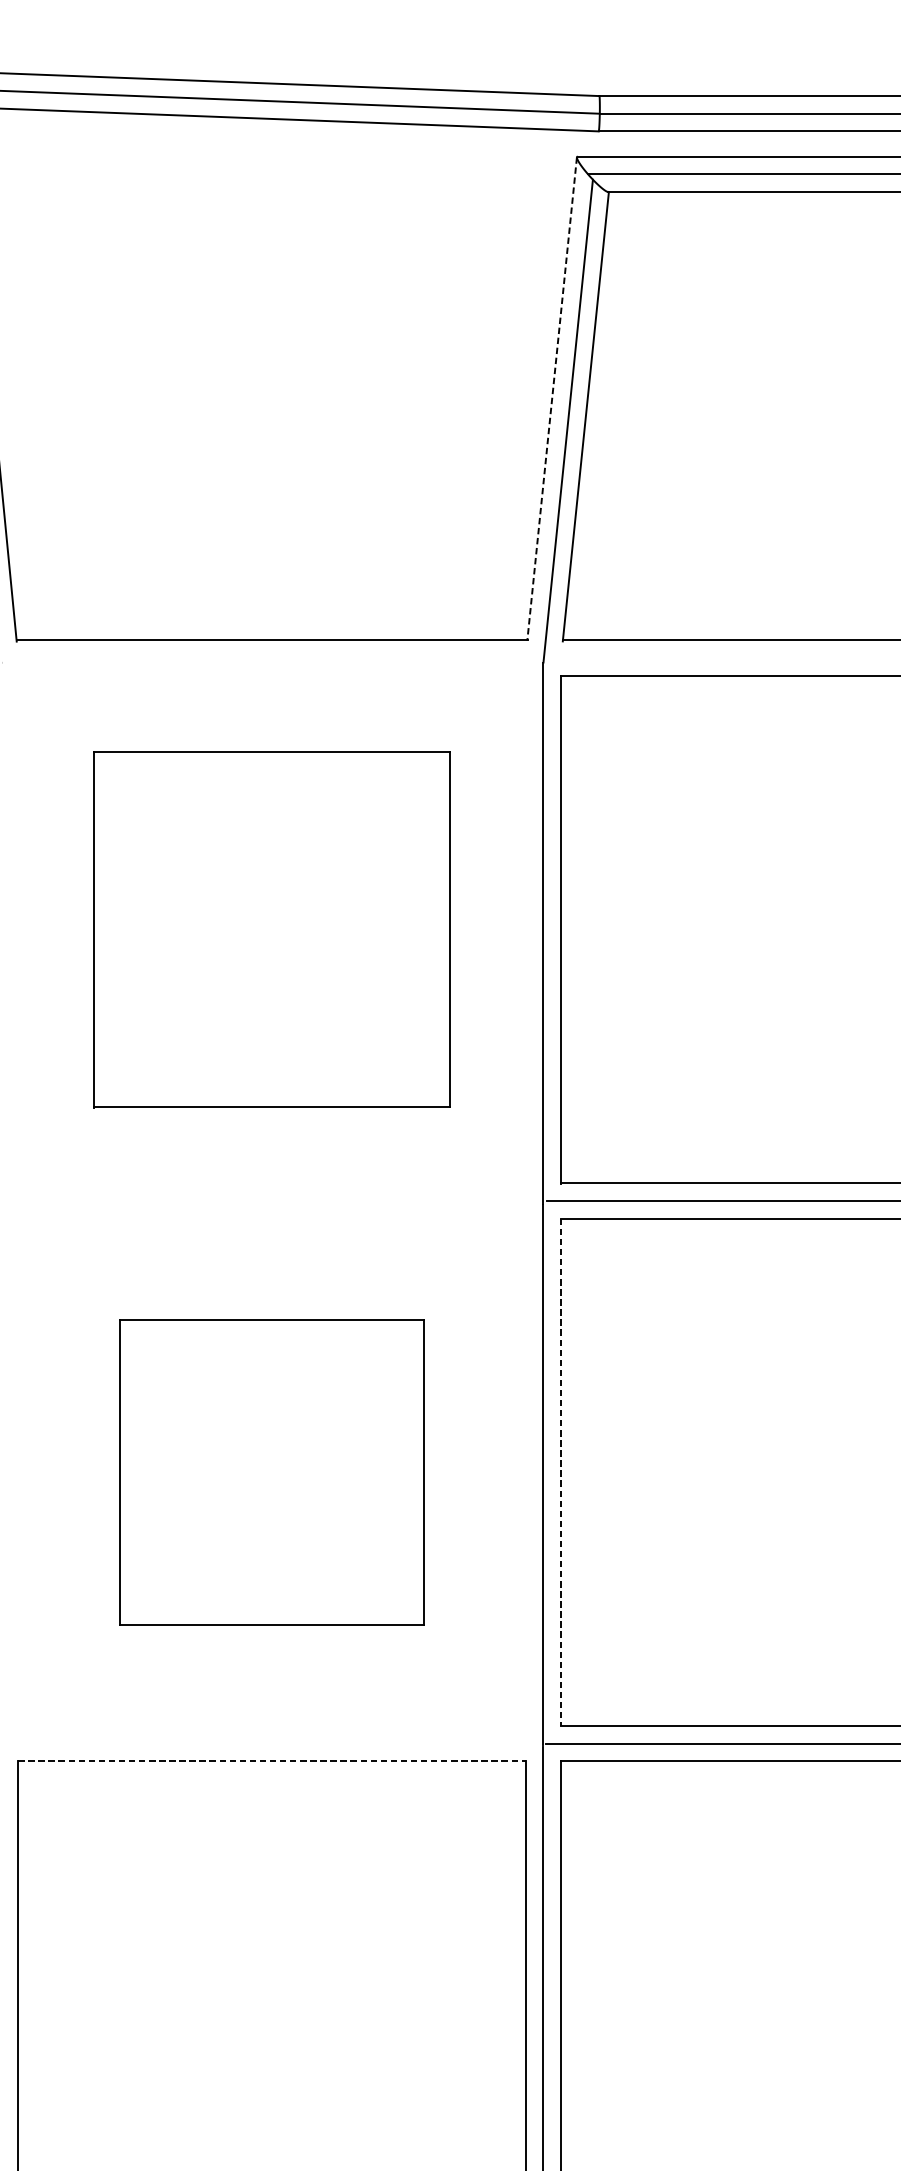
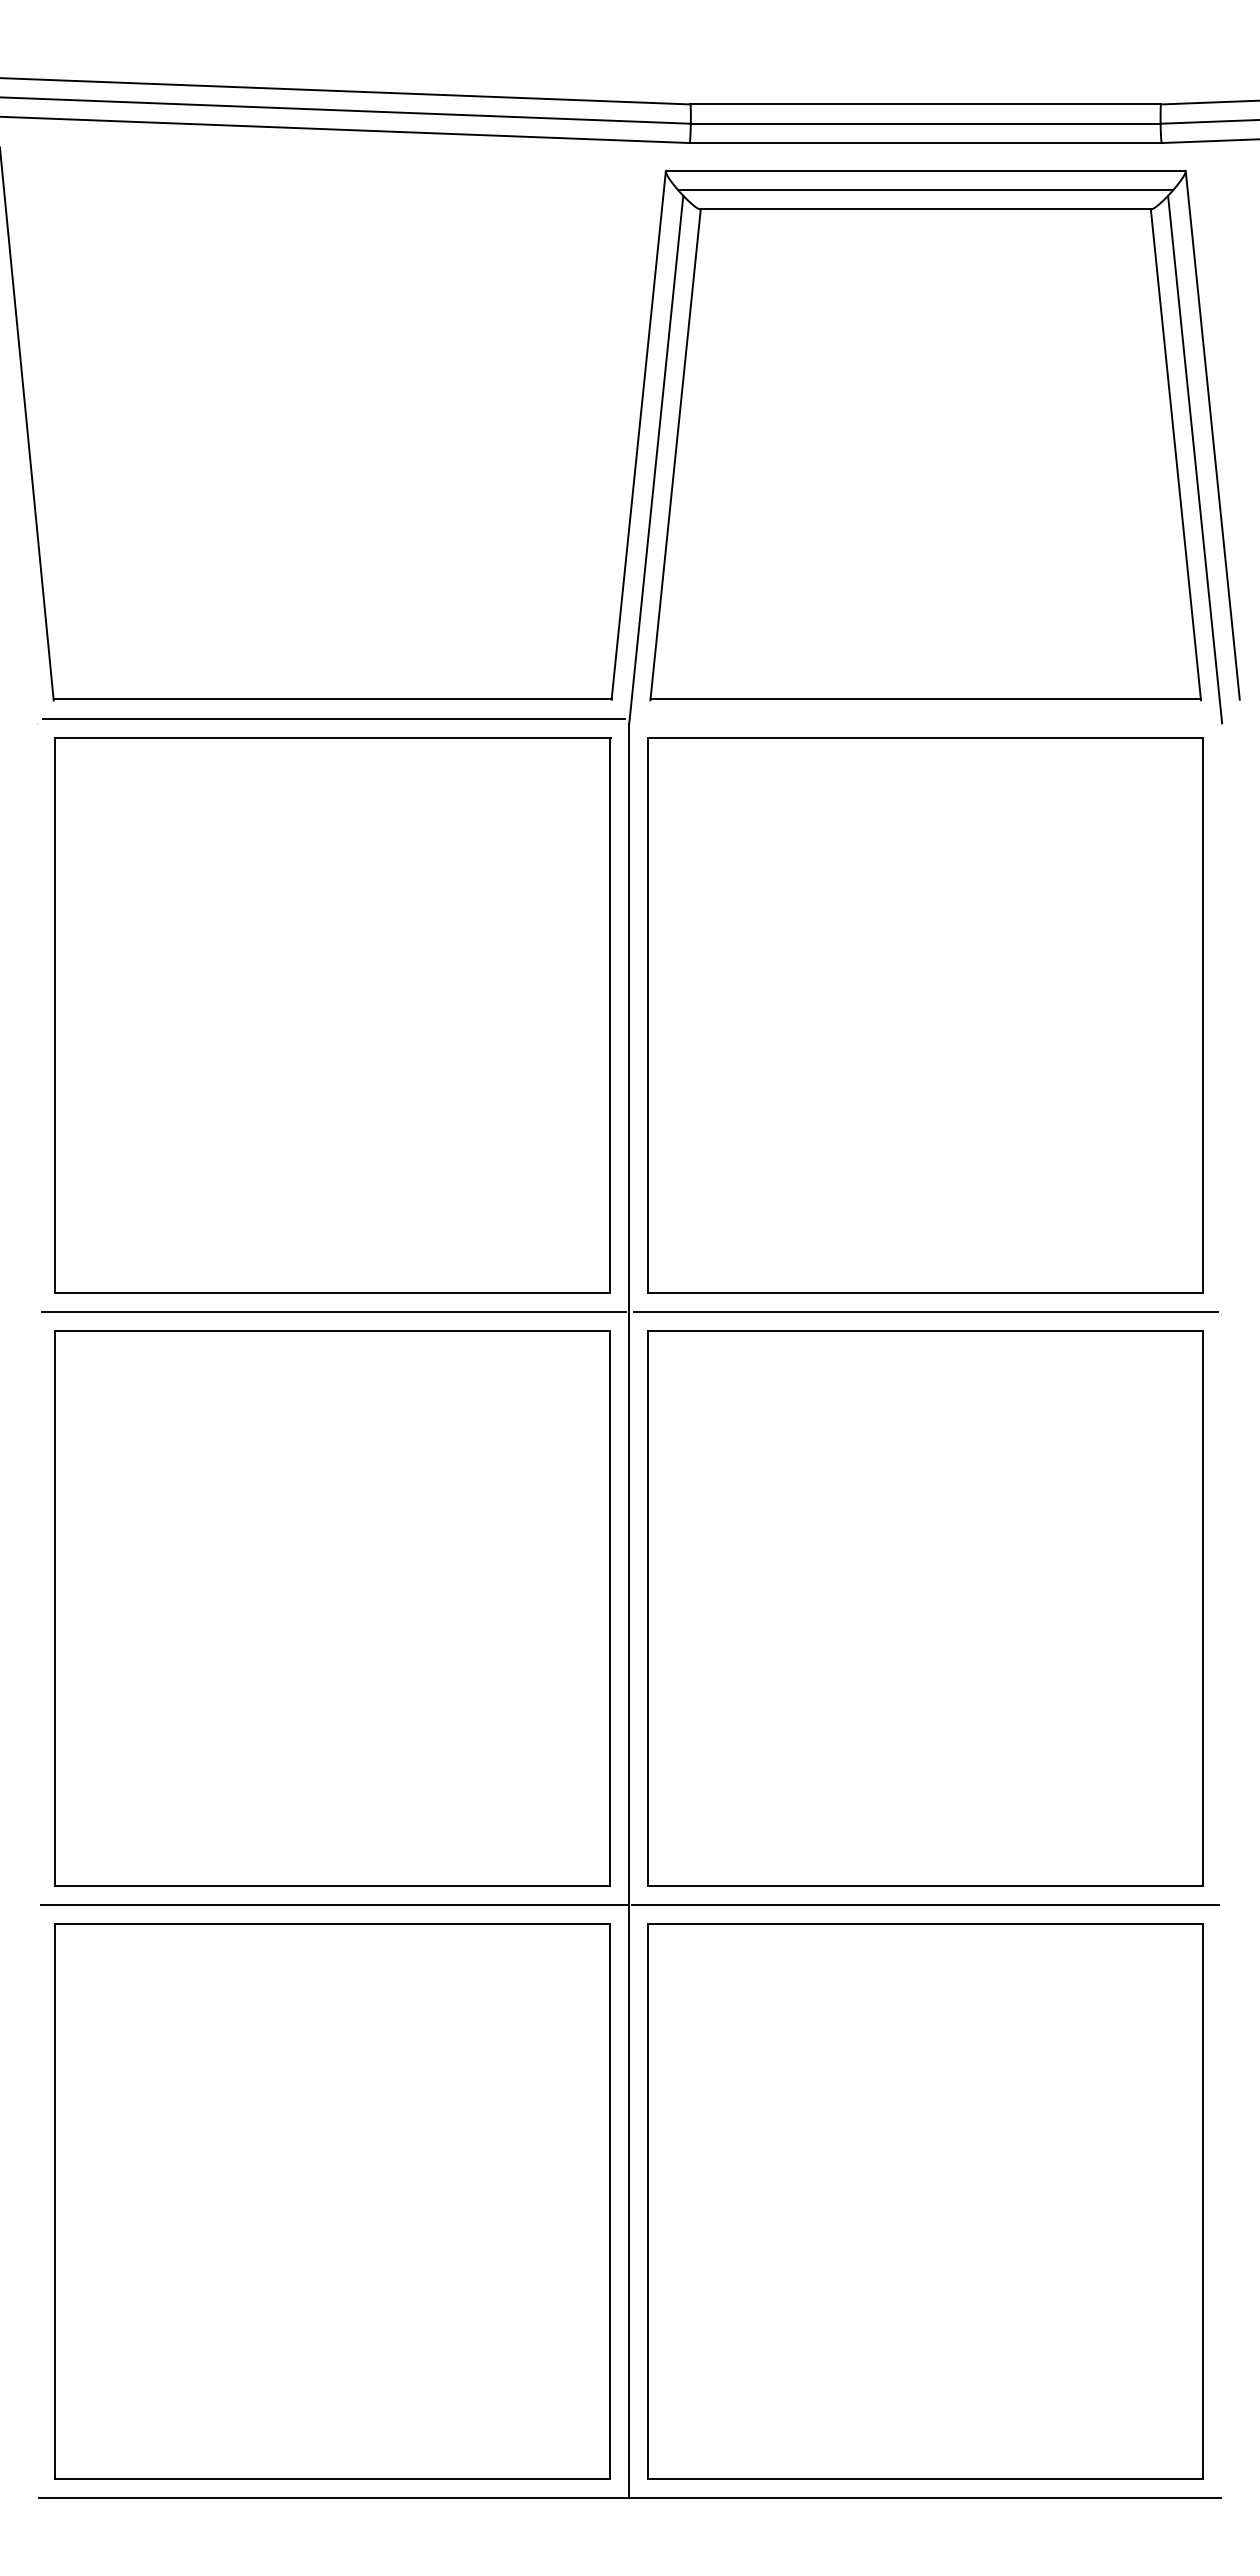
line: (551, 399) -> (638, 435), dashed -> solid
line: (272, 658) -> (333, 718), added
part: (271, 929) -> (332, 1015), size x1.43
line: (272, 1200) -> (333, 1311), added
part: (271, 1472) -> (332, 1608), size x1.67
line: (561, 1472) -> (648, 1608), dashed -> solid
line: (272, 1743) -> (333, 1904), added
line: (272, 1761) -> (333, 1924), dashed -> solid

